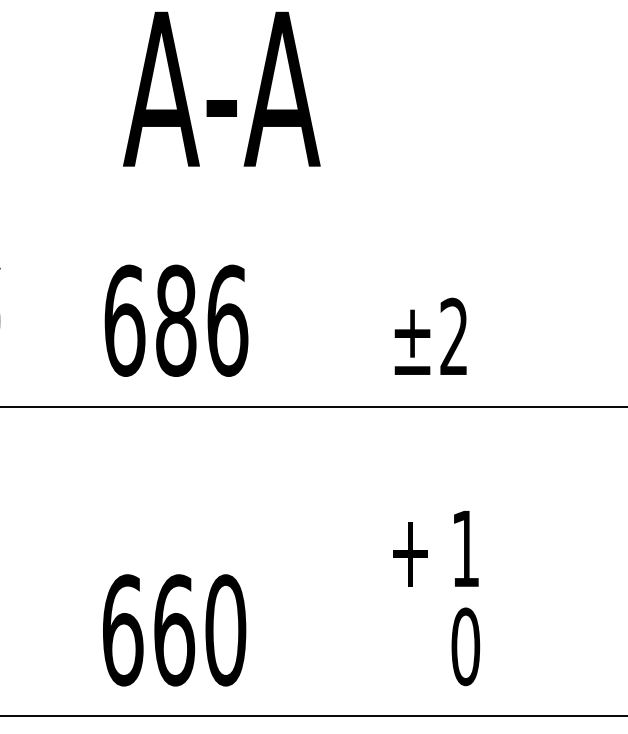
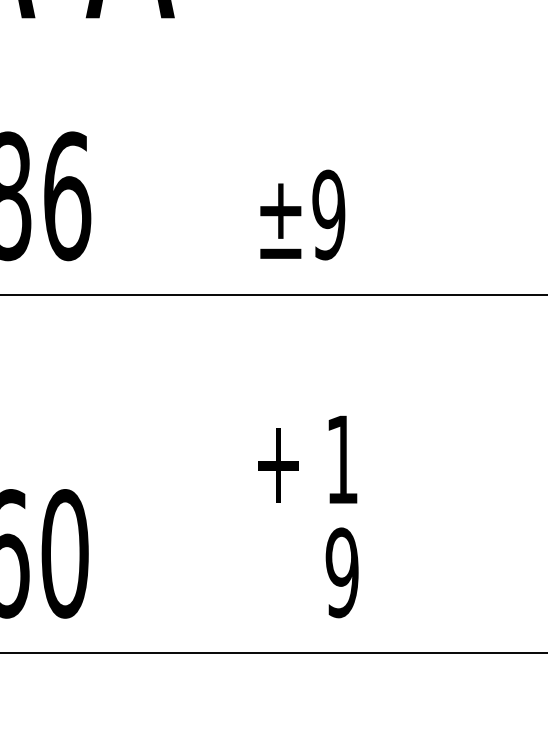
text: (453, 336) -> (328, 214), ±2 -> ±9
text: (465, 646) -> (342, 572), 0 -> 9

